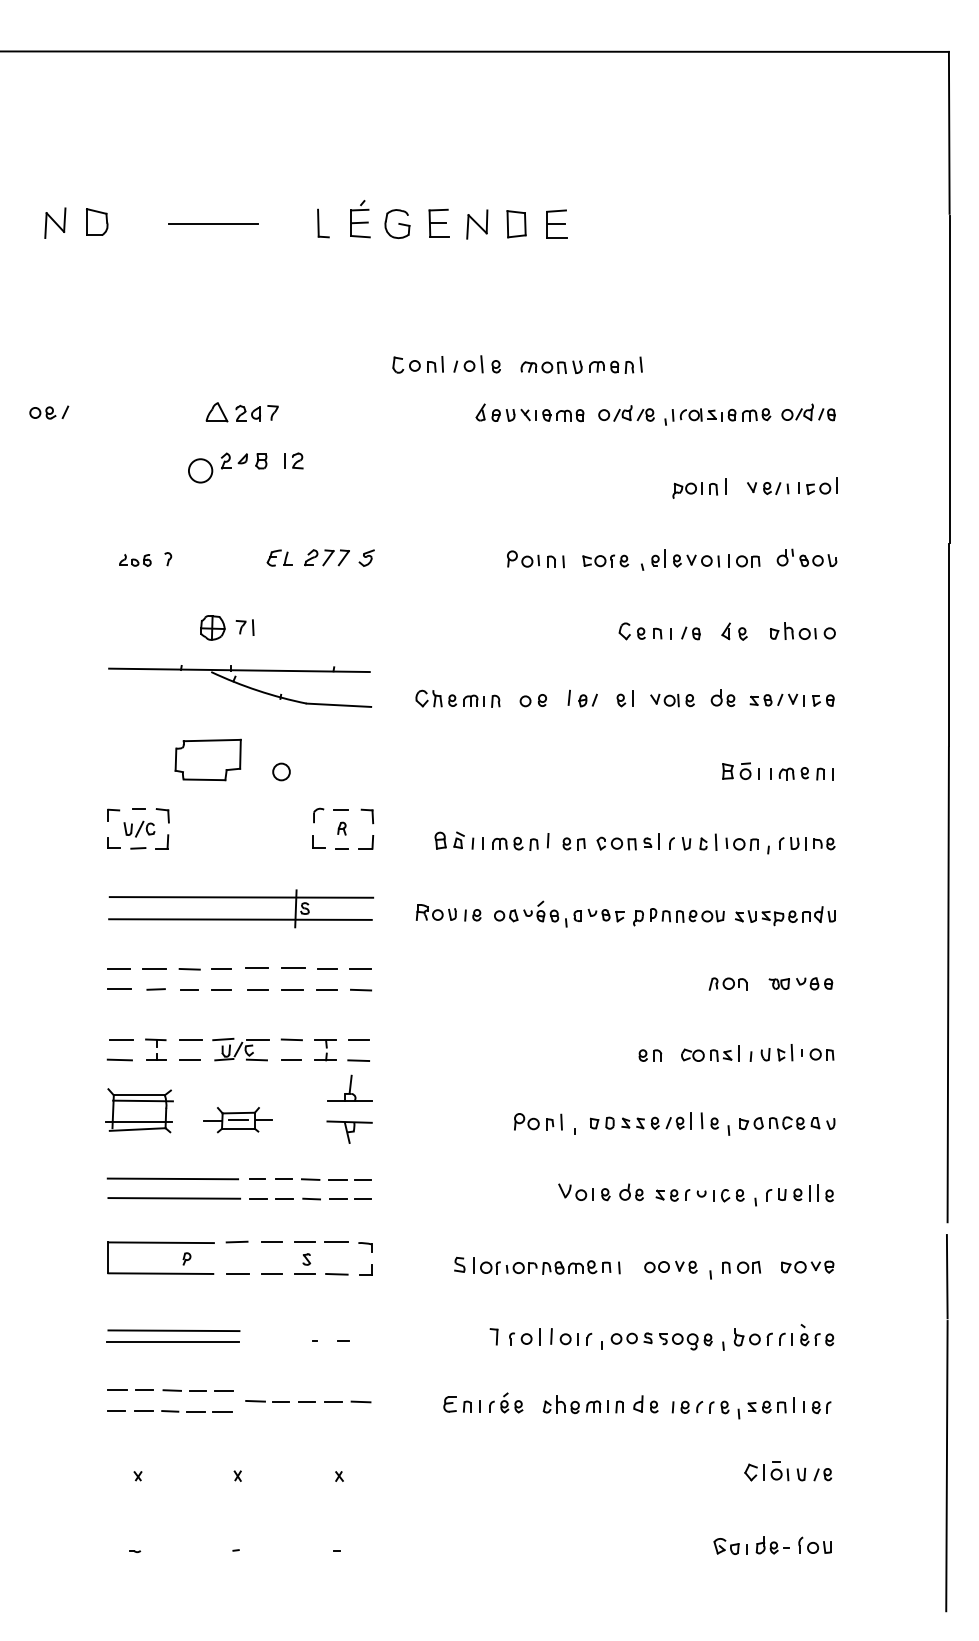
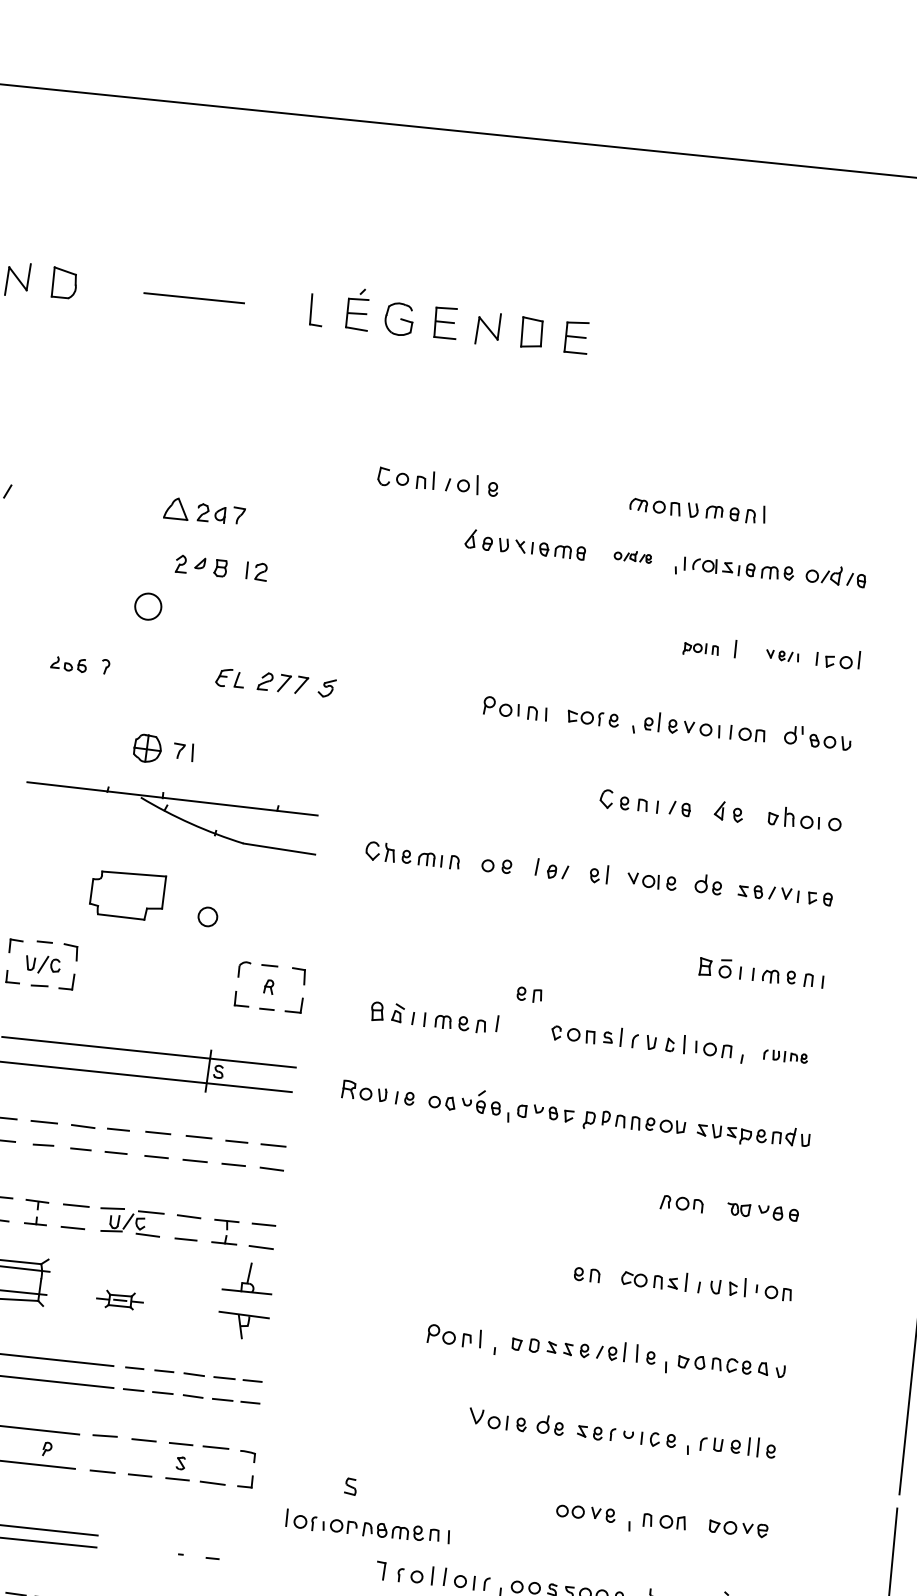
part: (581, 364) -> (697, 507), moved
part: (626, 413) -> (633, 556), size x0.6
circle: (200, 470) -> (148, 606), moved
part: (768, 488) -> (782, 656), size x0.7
part: (694, 490) -> (700, 649), size x0.7
part: (573, 843) -> (528, 994), moved
part: (807, 843) -> (786, 1056), size x0.7
part: (237, 1120) -> (119, 1300), size x0.6
part: (546, 1265) -> (367, 1526), moved

